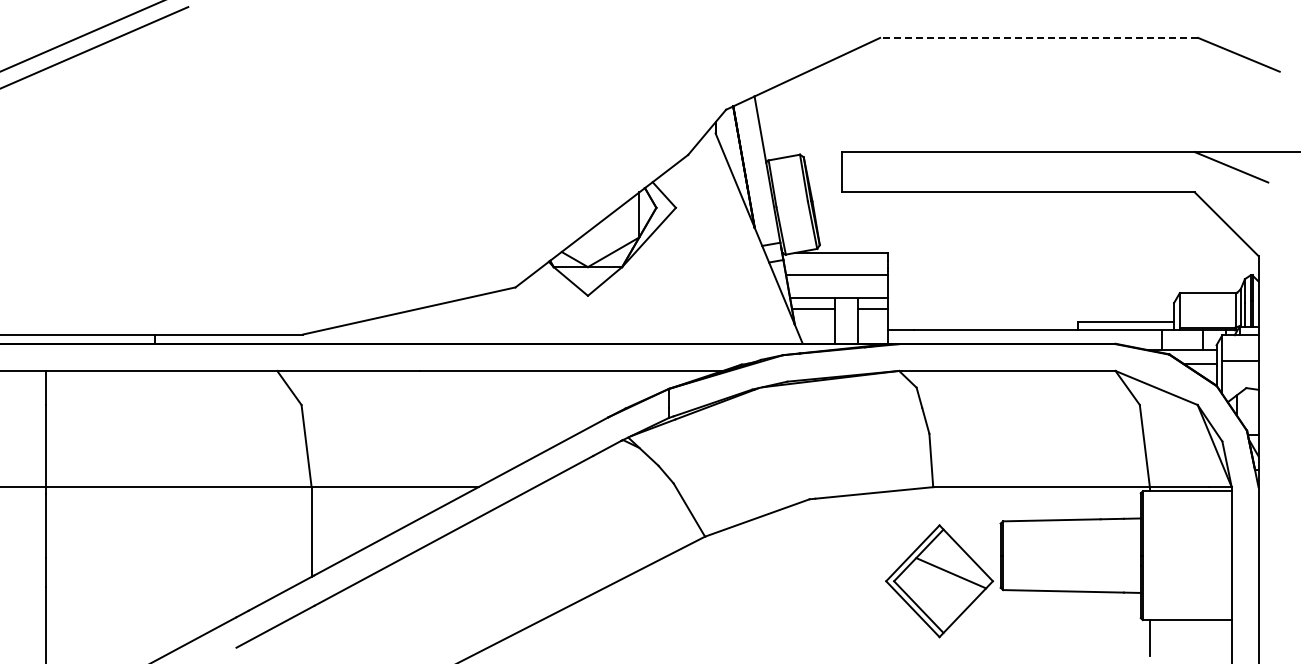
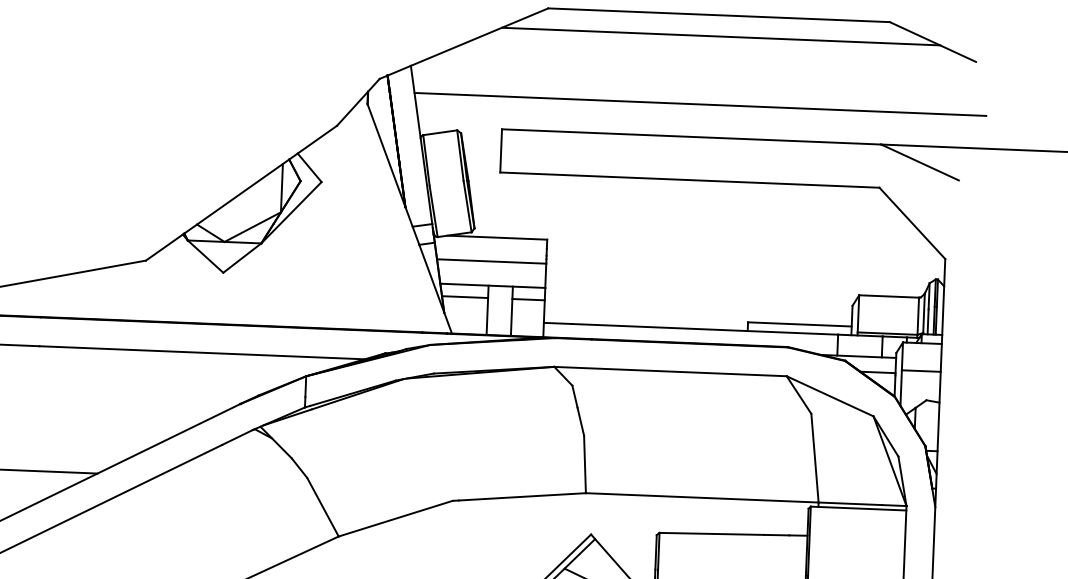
line: (1038, 37) -> (718, 14), dashed -> solid
line: (1041, 57) -> (720, 36), added
line: (1024, 121) -> (699, 104), added

